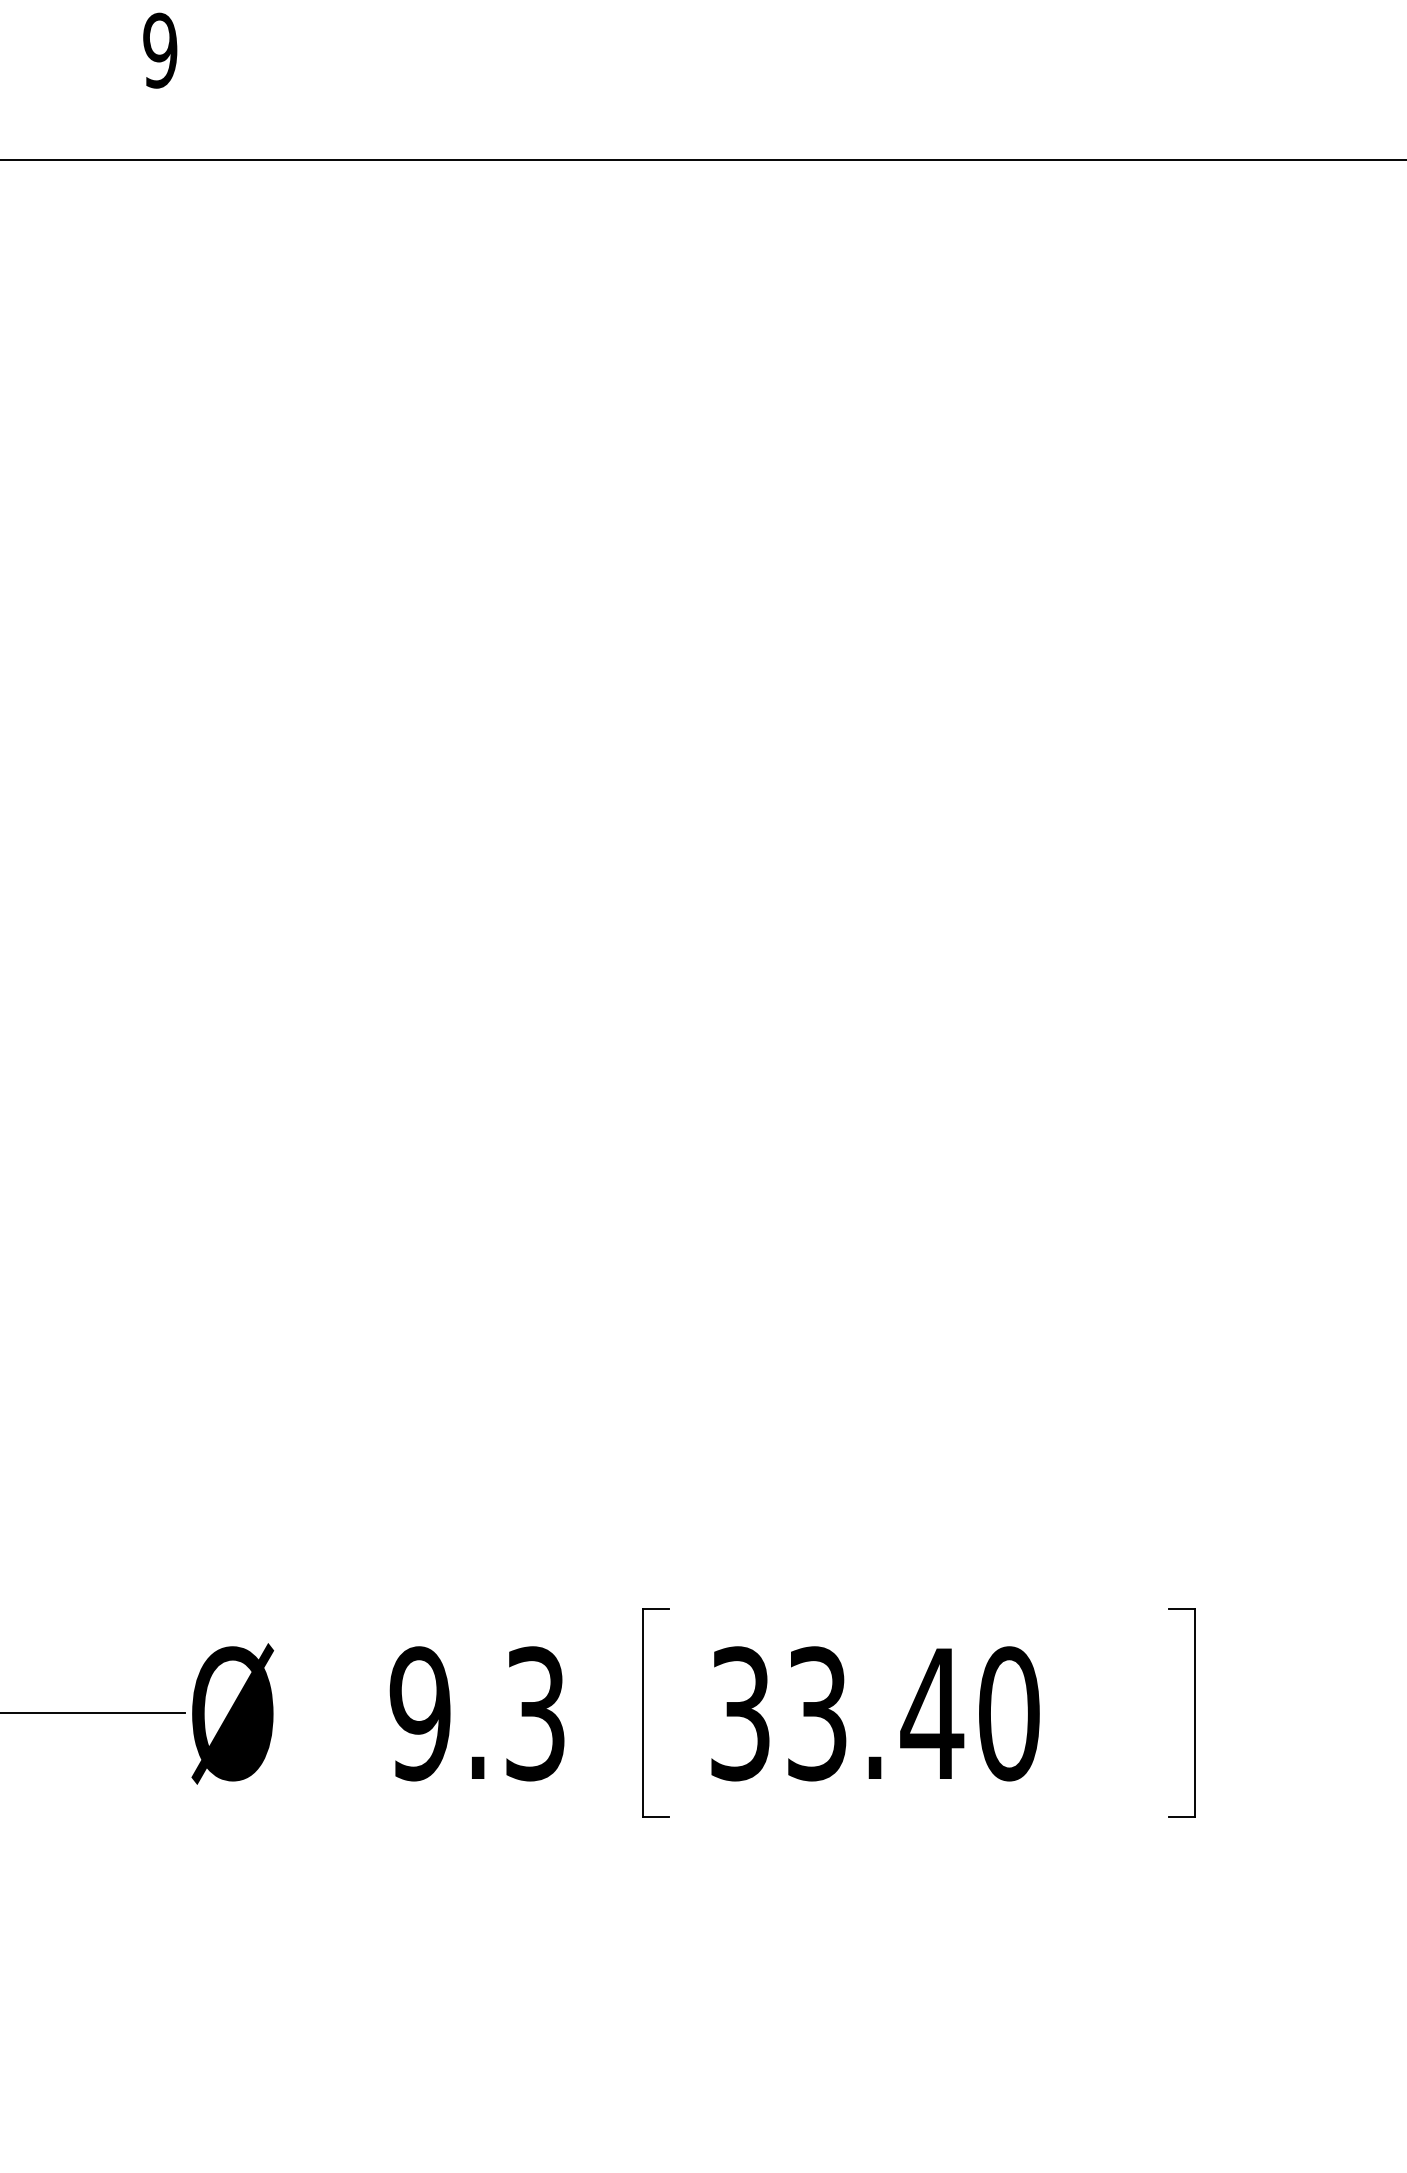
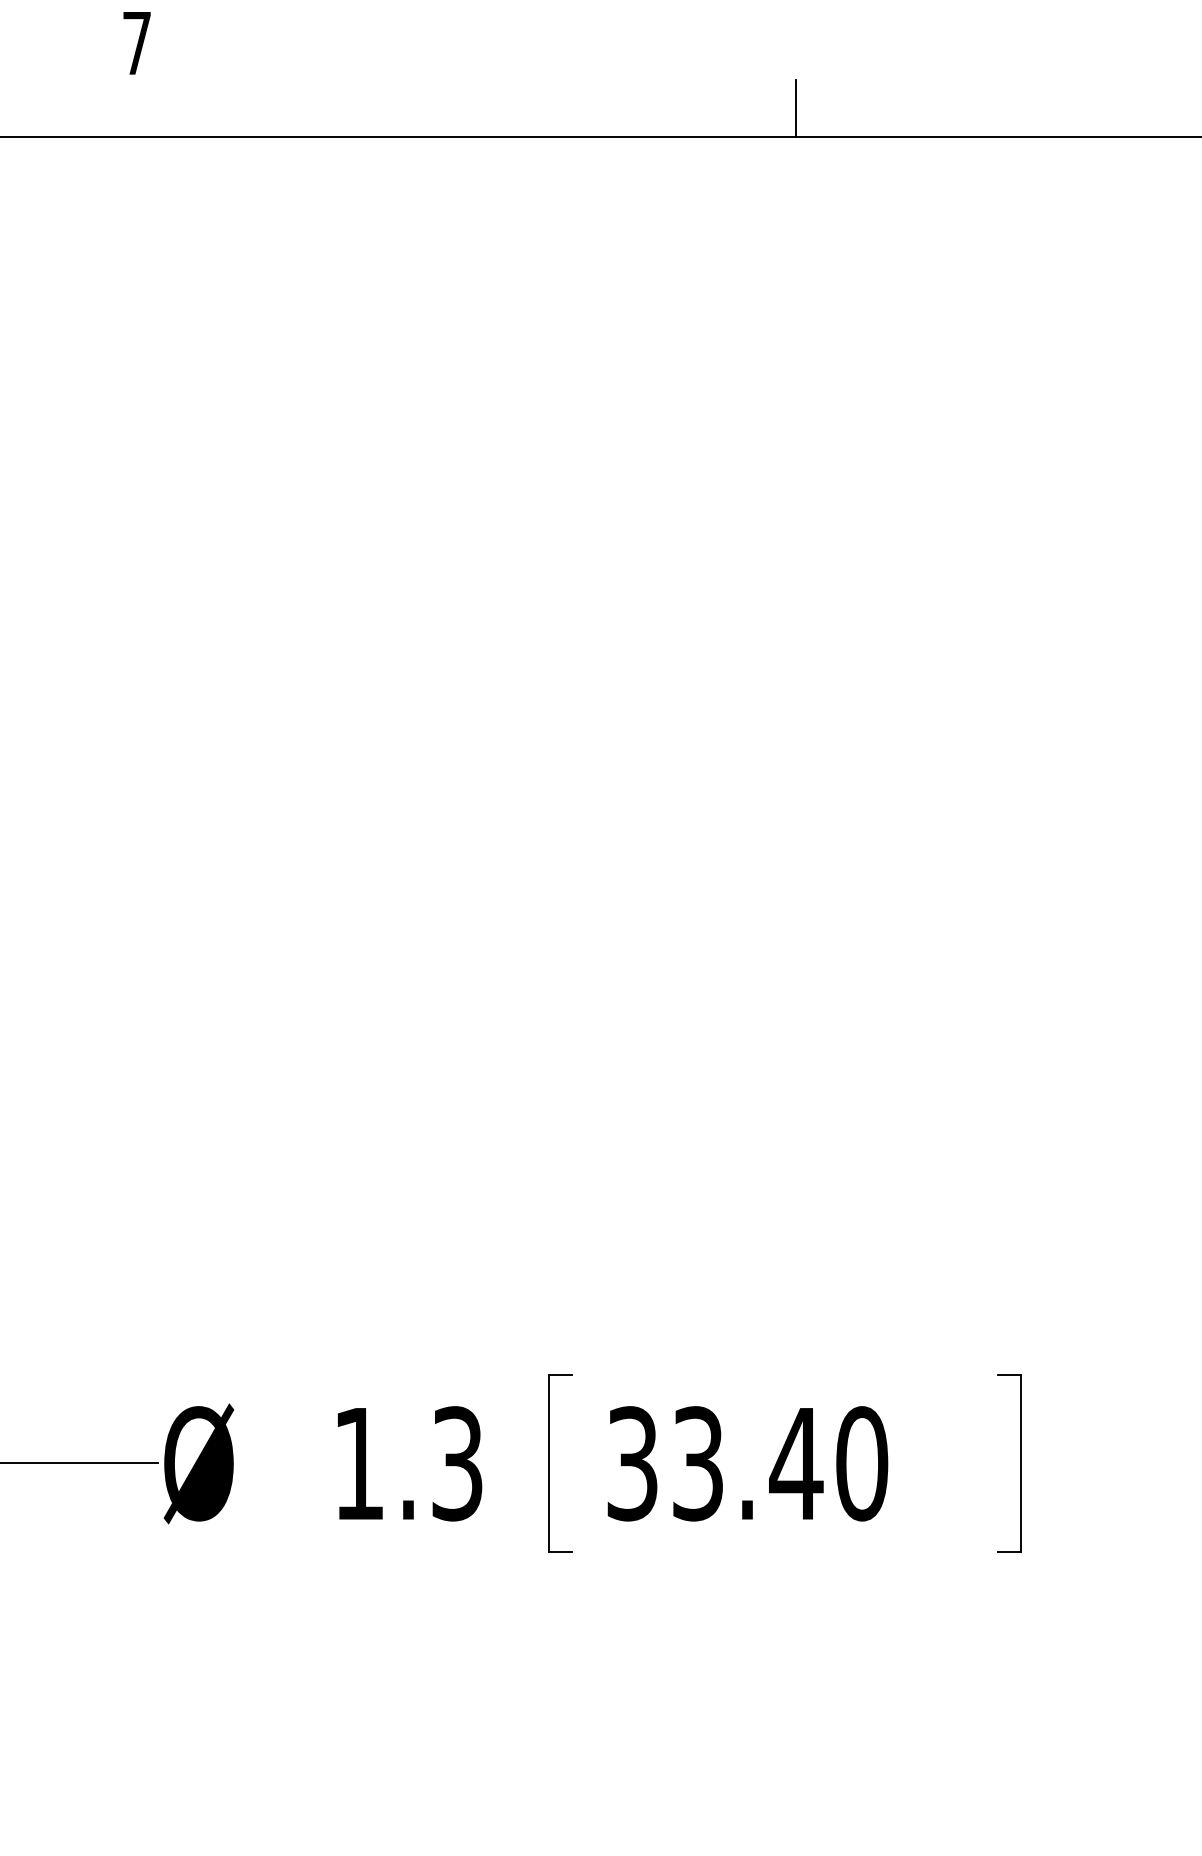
text: (160, 50) -> (137, 43), 9 -> 7
line: (931, 126) -> (795, 108), added
text: (419, 1713) -> (358, 1463), 9.3 -> 1.3

